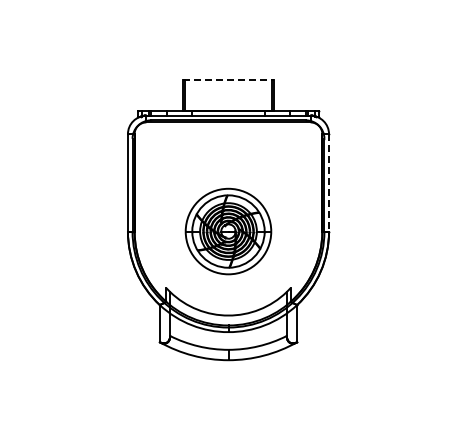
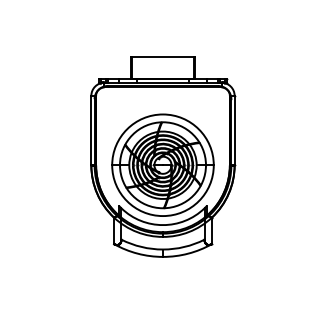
line: (228, 79) -> (163, 56), dashed -> solid
line: (329, 182) -> (234, 130), dashed -> solid
part: (228, 231) -> (163, 165), size x1.67

